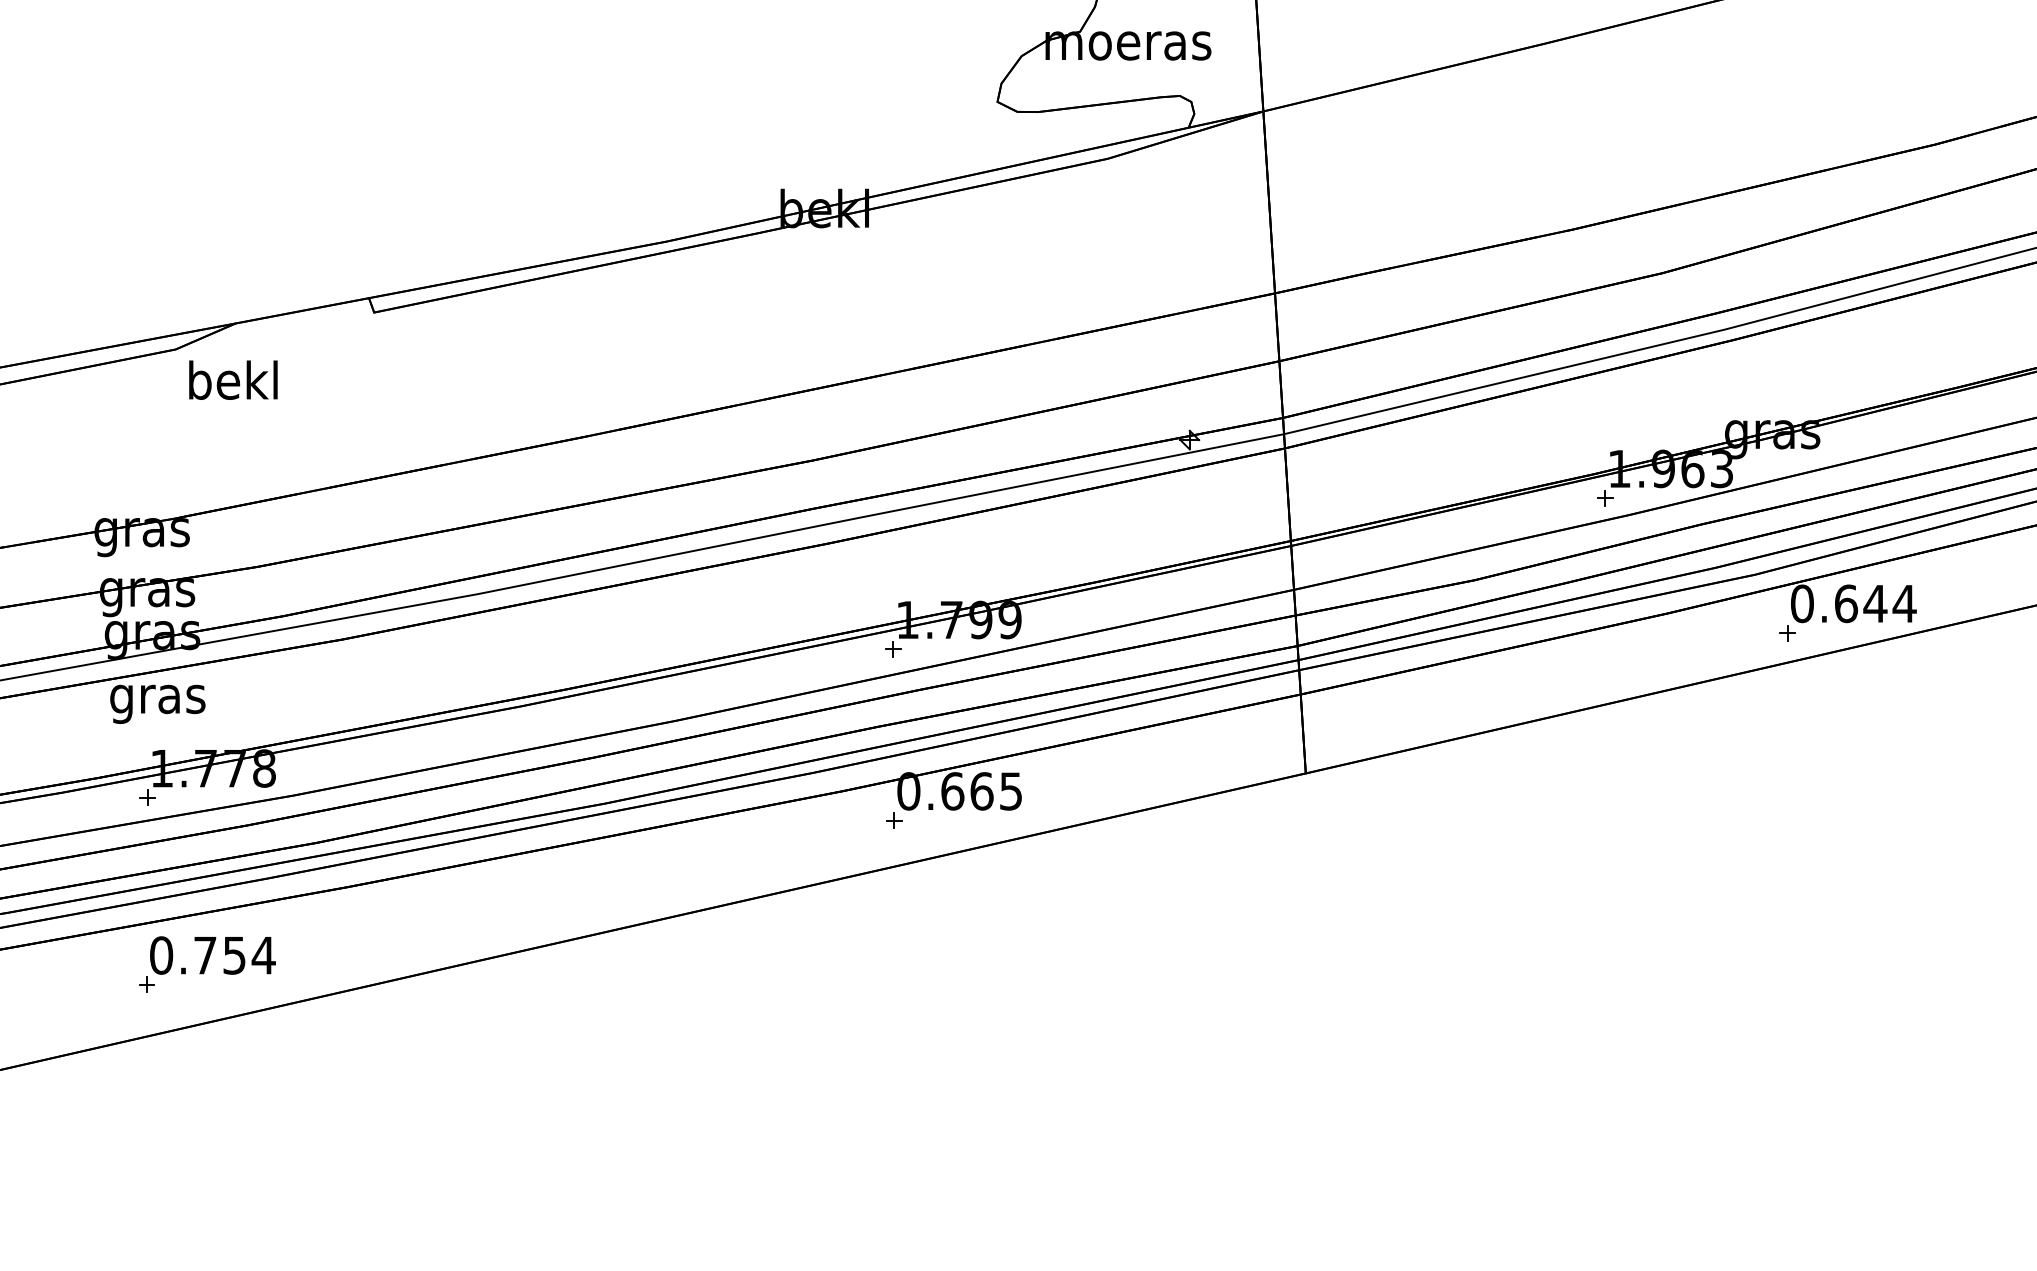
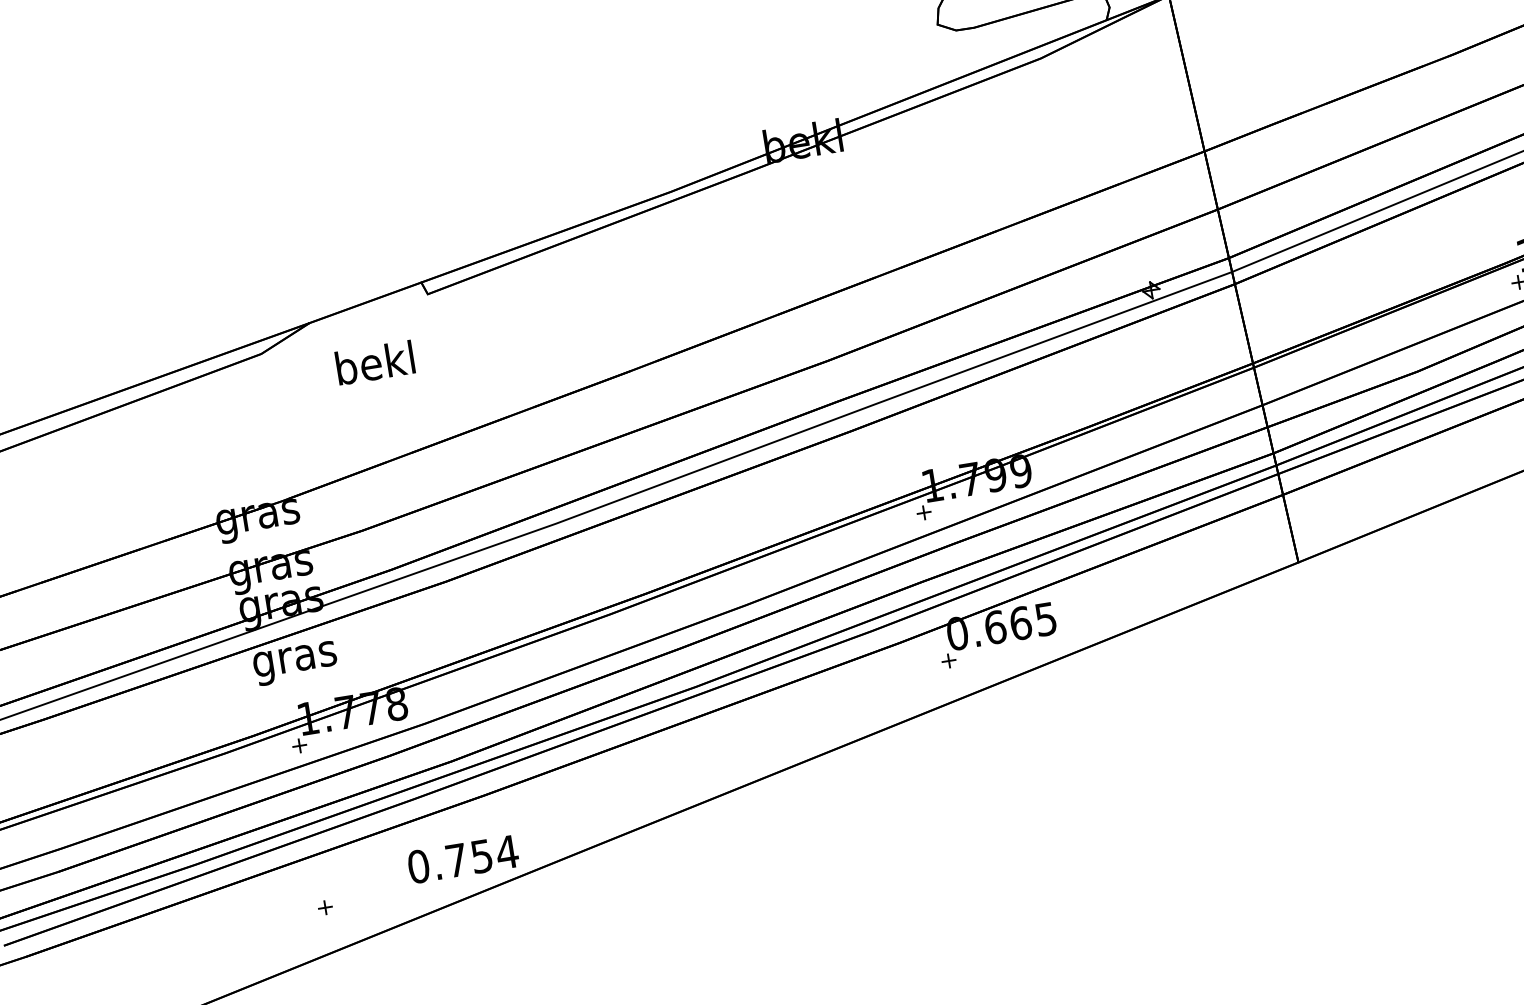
text: (233, 379) -> (375, 362), moved
text: (212, 955) -> (462, 859), moved

